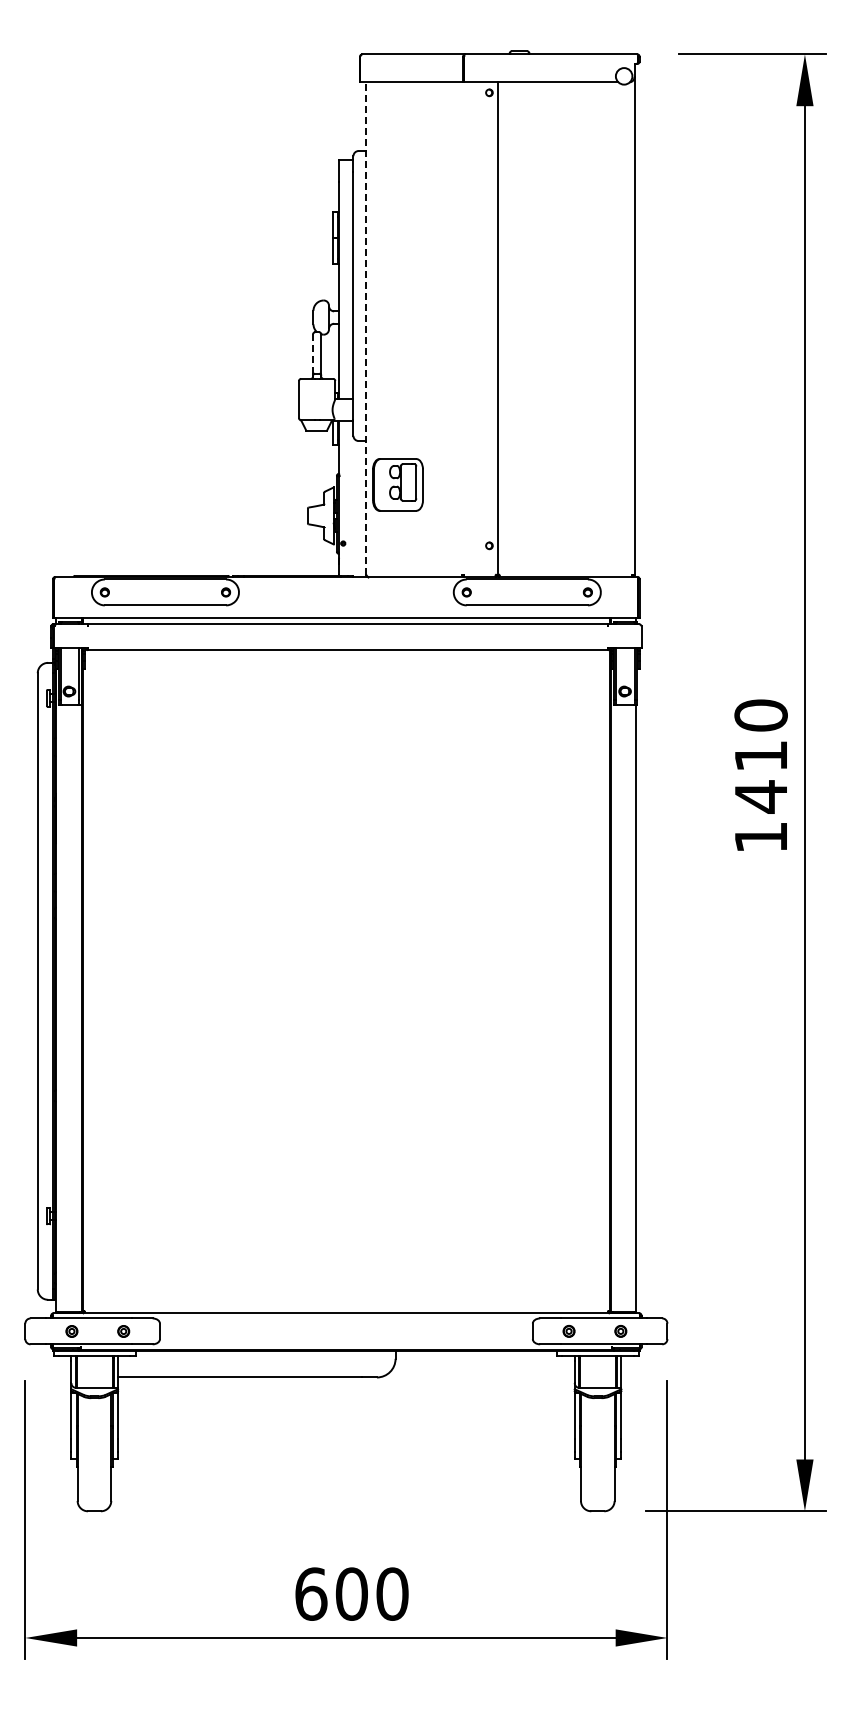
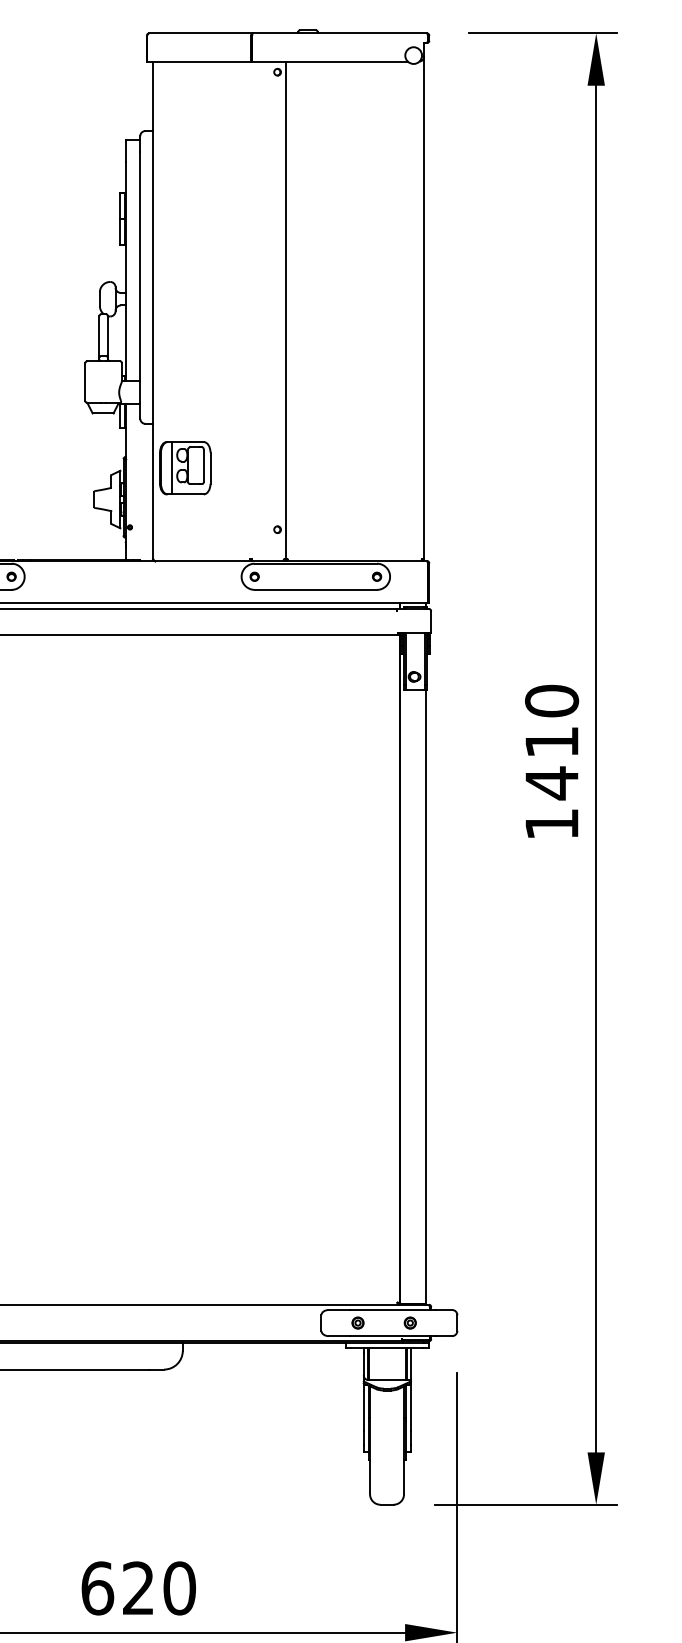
line: (365, 328) -> (152, 310), dashed -> solid
line: (313, 354) -> (99, 336), dashed -> solid
line: (384, 484) -> (171, 467), added
text: (351, 1593) -> (138, 1587), 600 -> 620

